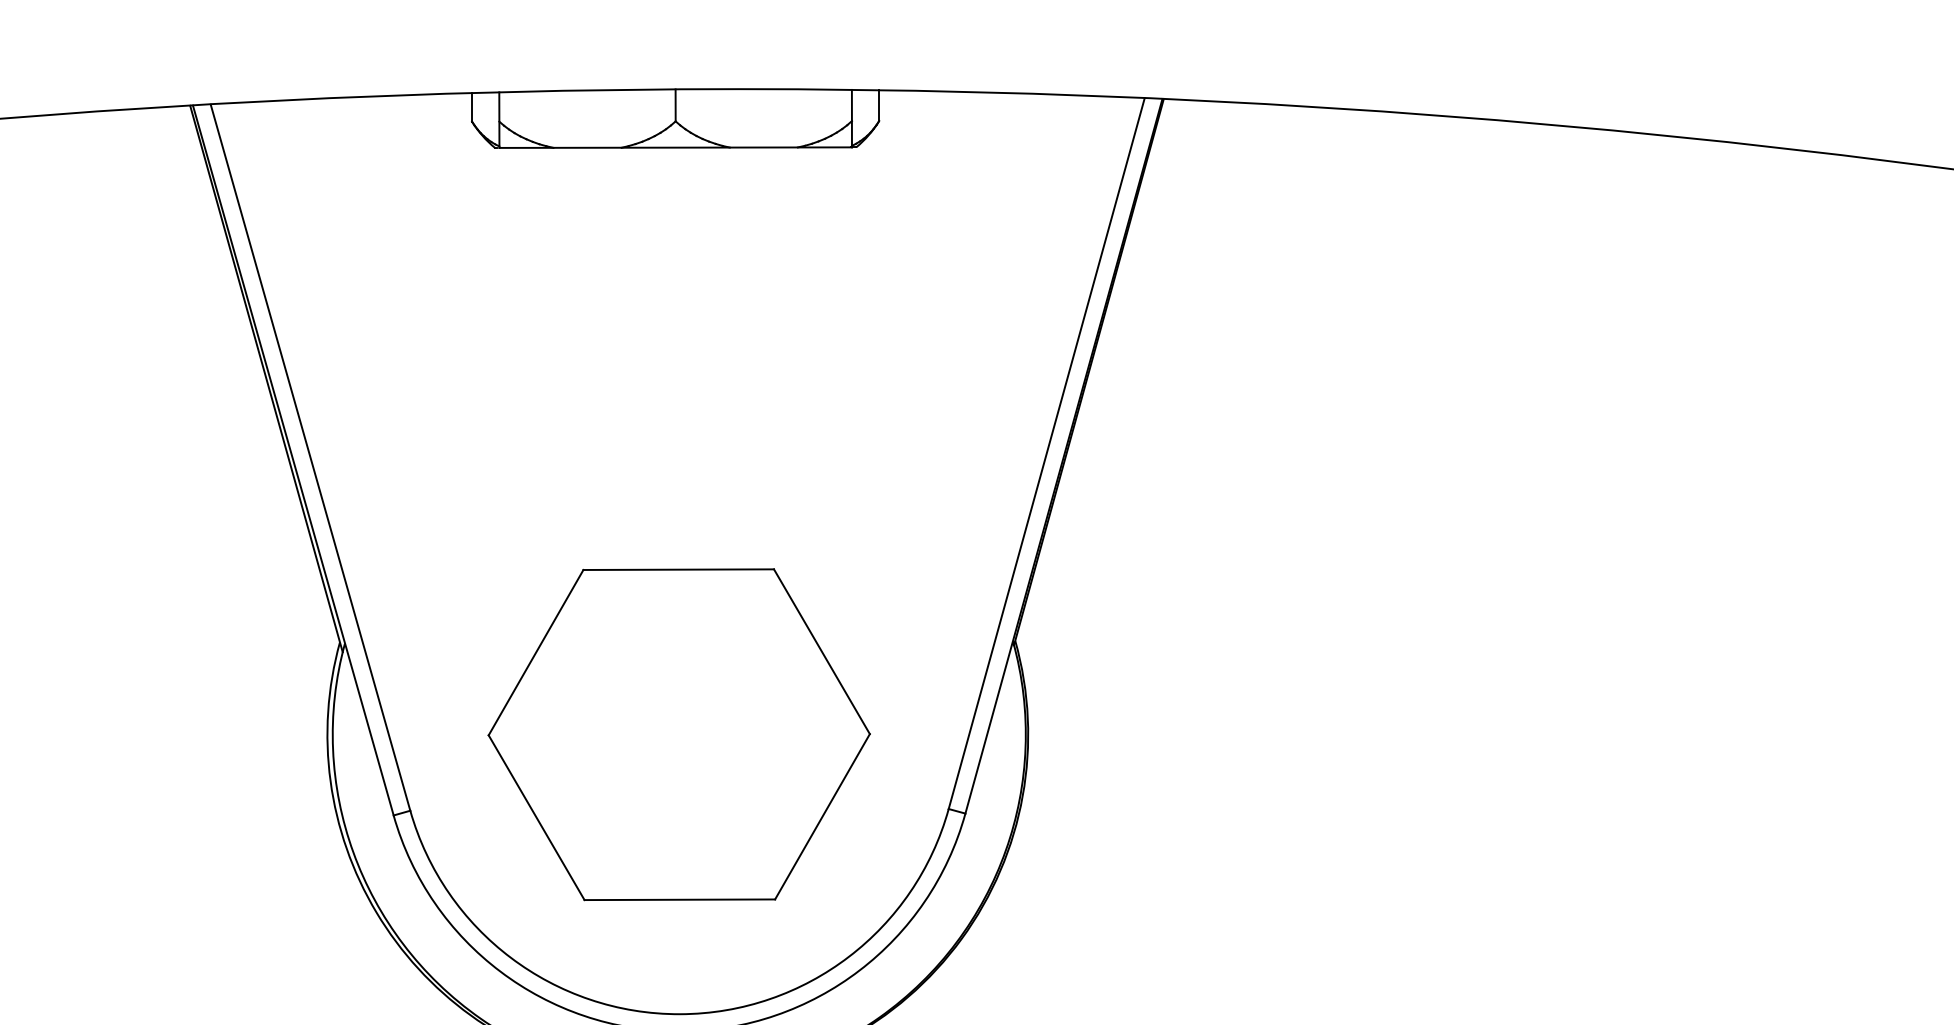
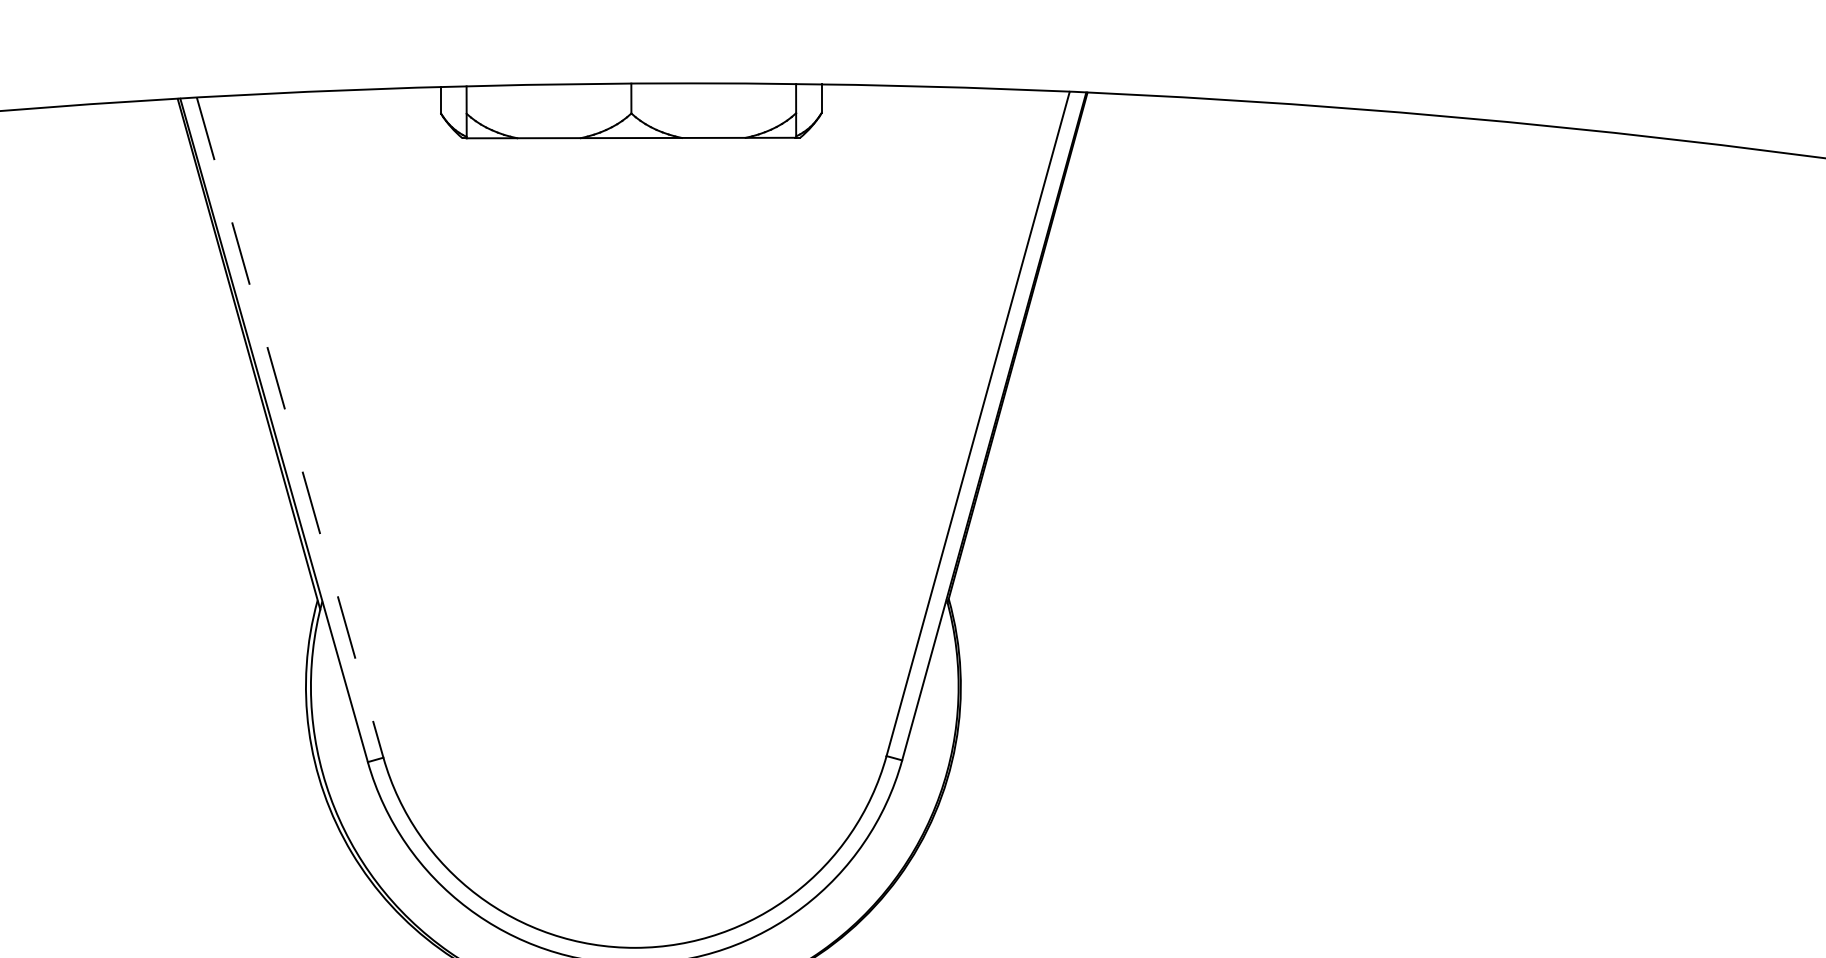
line: (310, 457) -> (290, 427), solid -> dashed
part: (678, 734) -> (634, 686), removed

